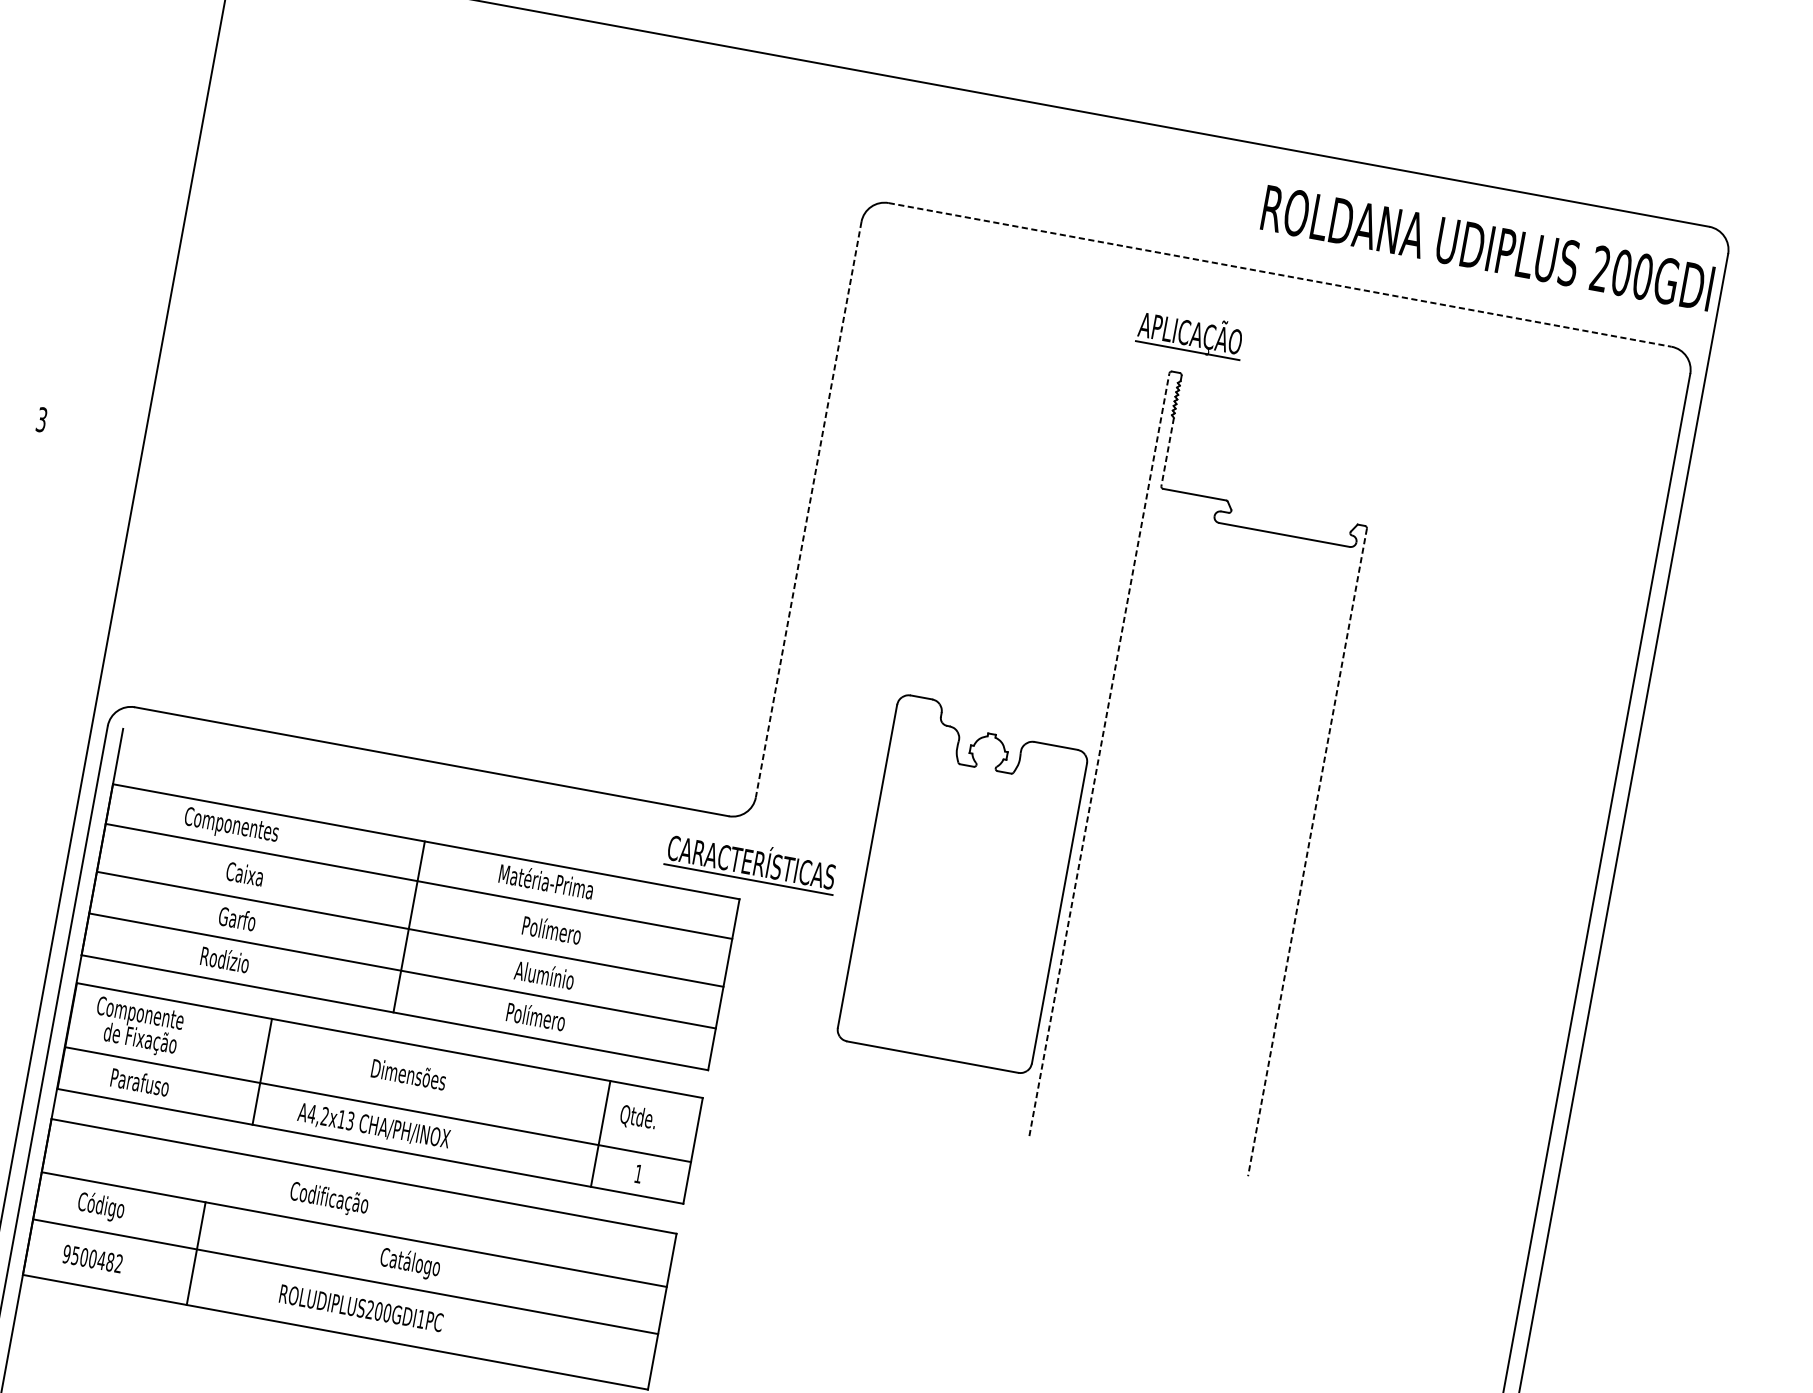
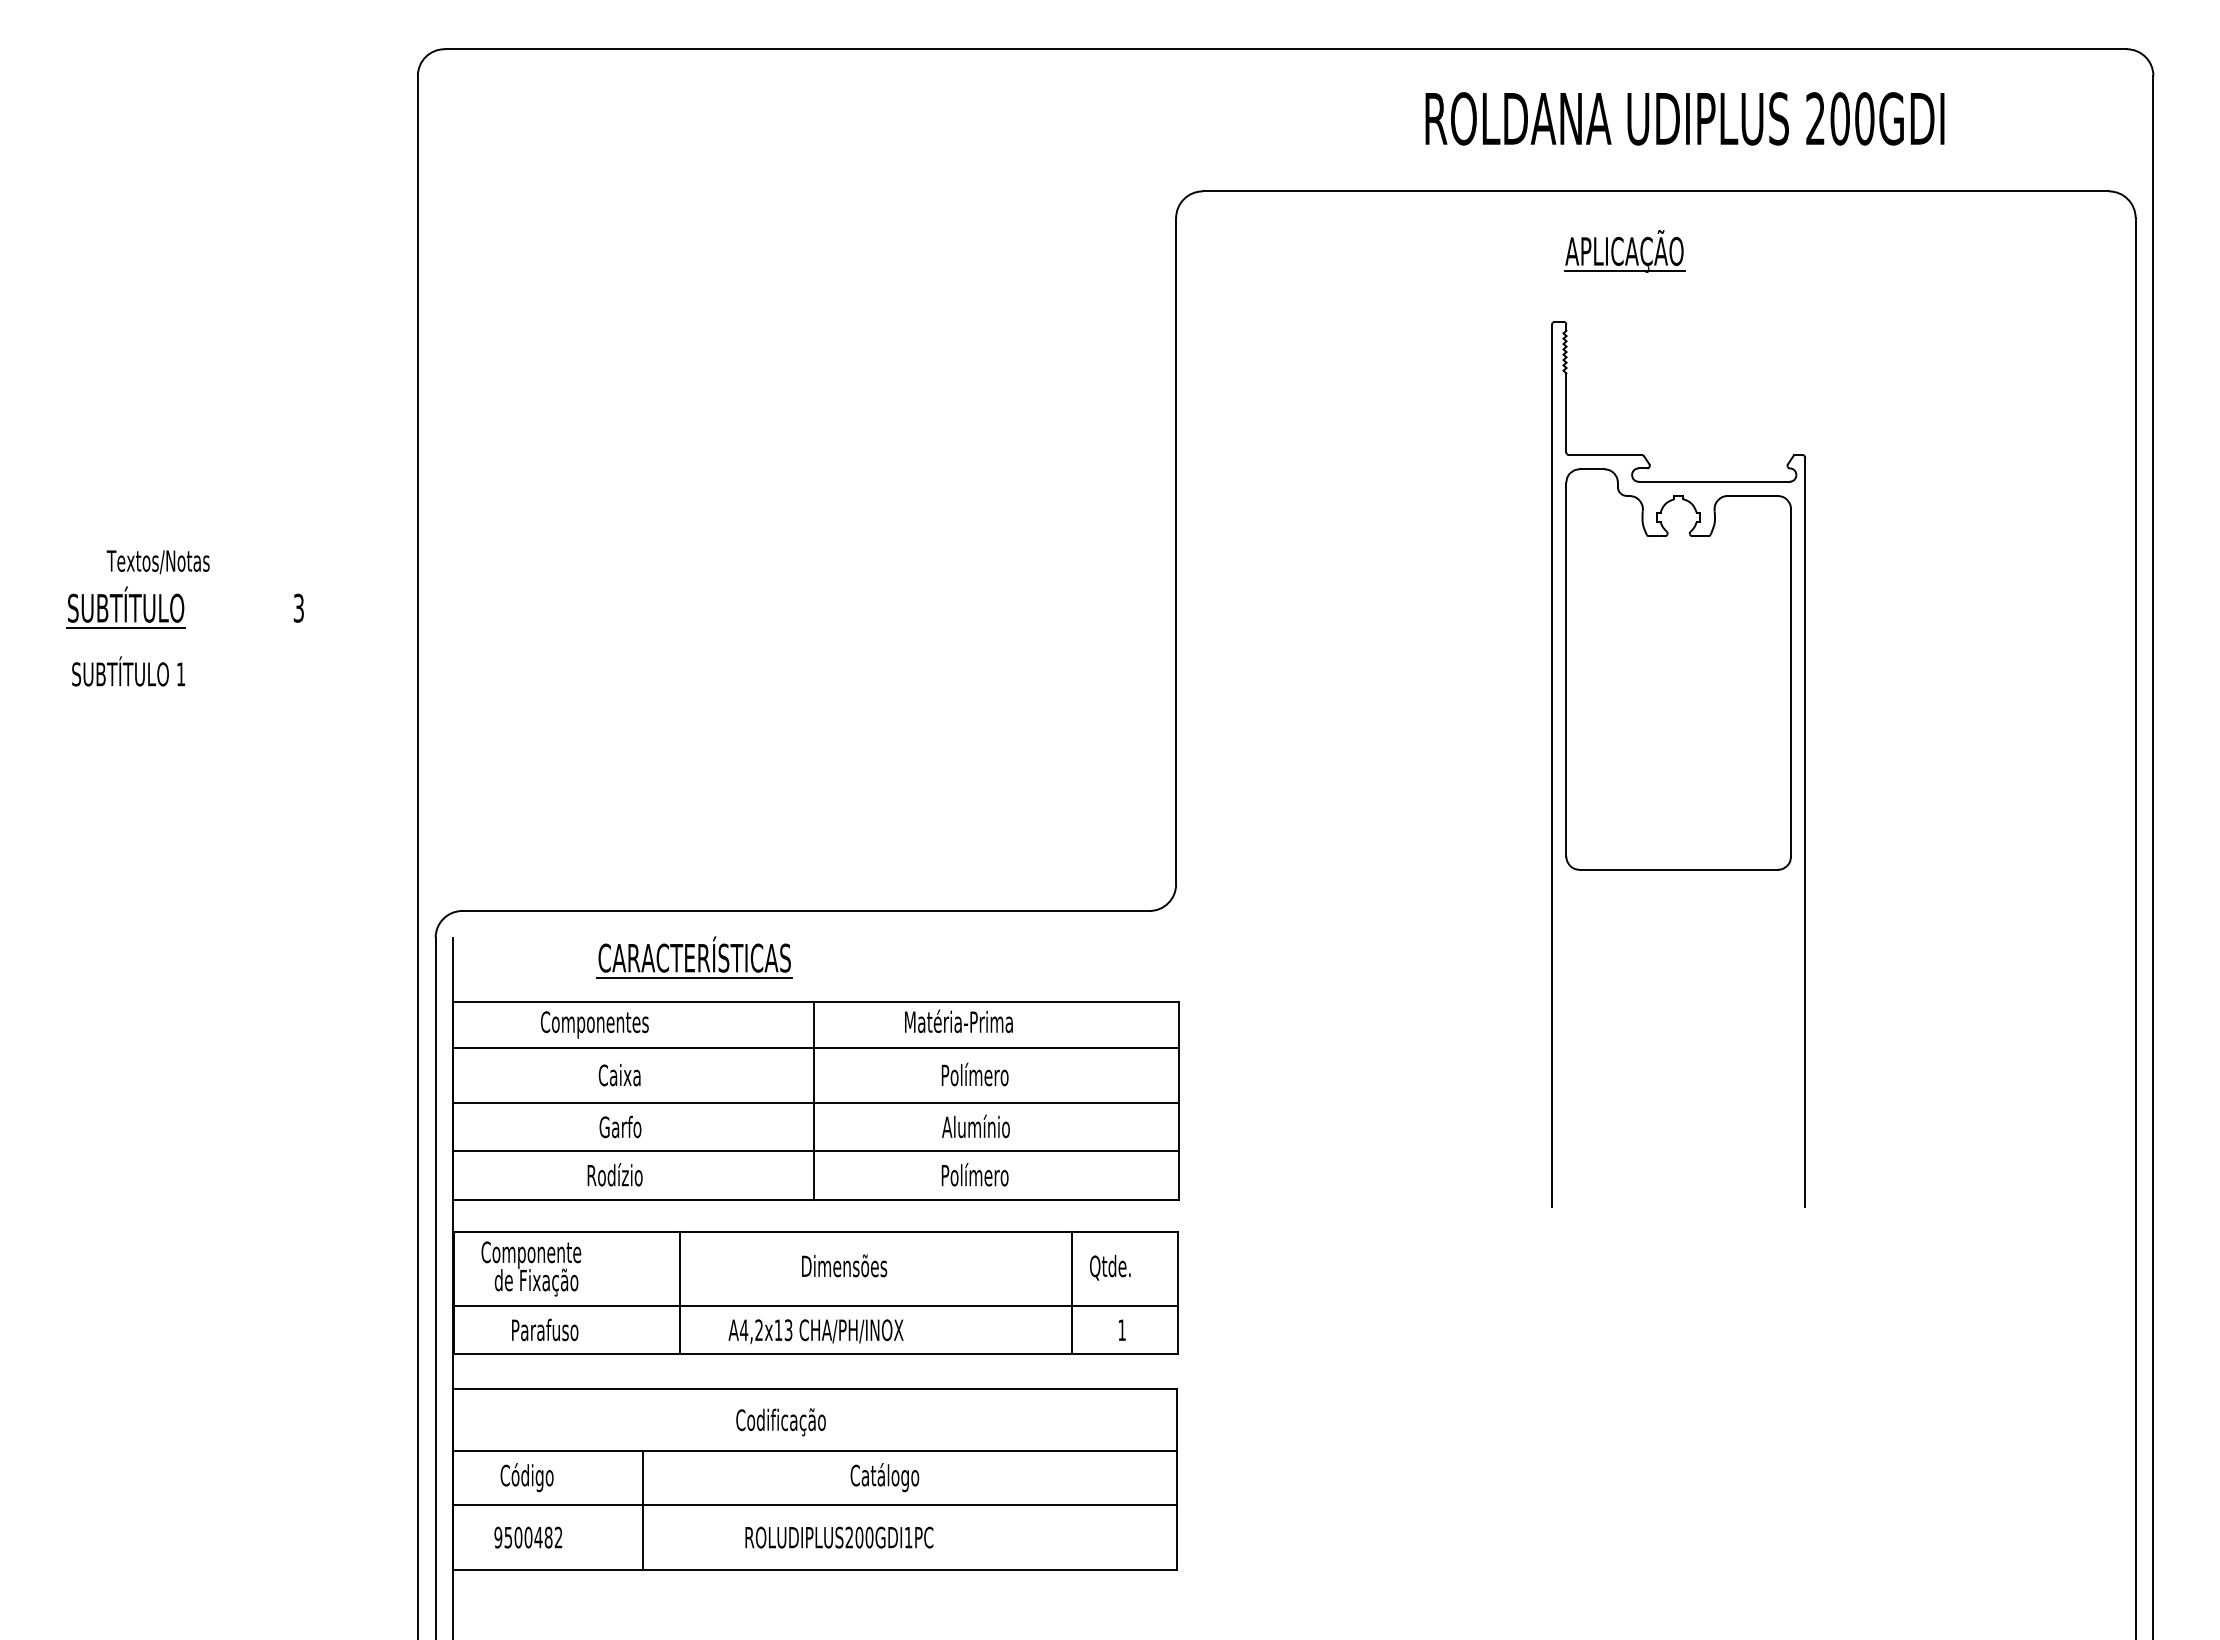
text: (1487, 247) -> (1684, 118), moved
line: (1280, 275) -> (1656, 191), dashed -> solid
part: (1190, 333) -> (1624, 251), moved
line: (1167, 451) -> (1566, 412), dashed -> solid
line: (808, 509) -> (1176, 551), dashed -> solid
line: (1099, 754) -> (1552, 765), dashed -> solid
line: (1307, 852) -> (1805, 832), dashed -> solid
part: (751, 861) -> (694, 957), moved
part: (964, 884) -> (1678, 669), moved

